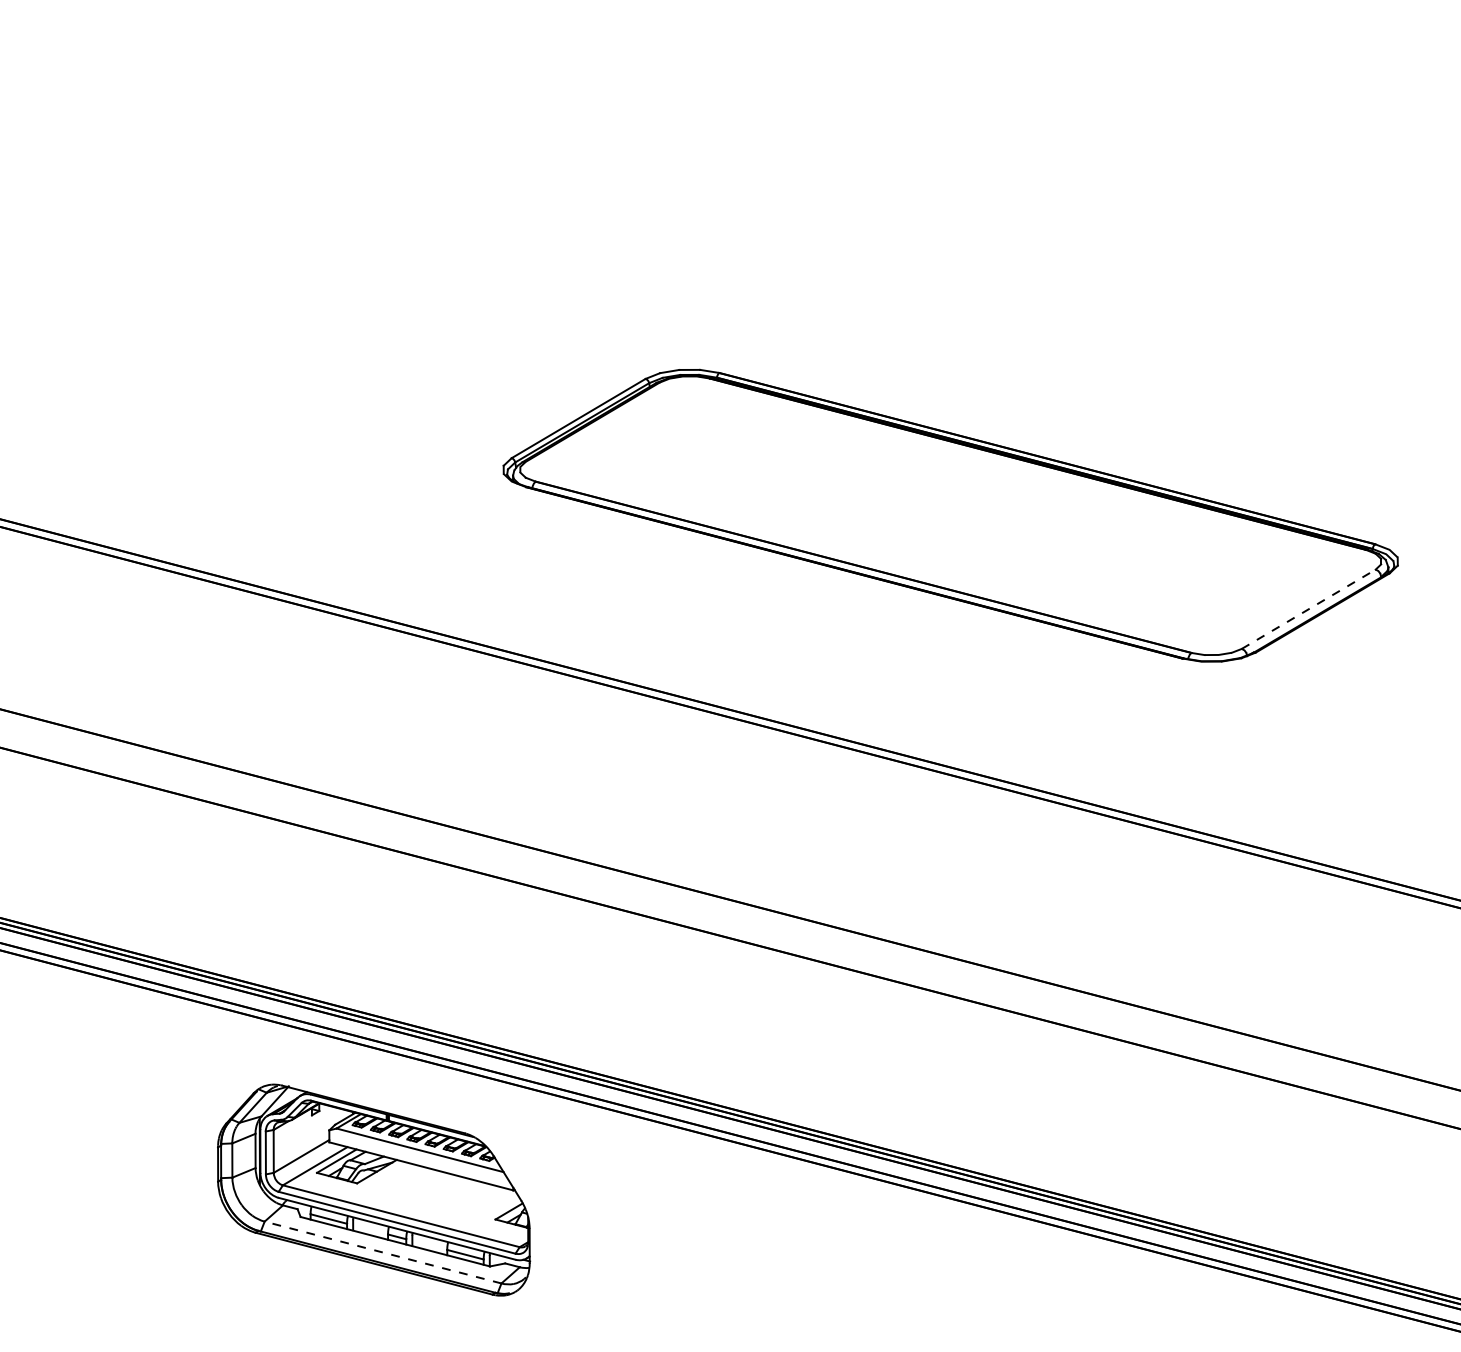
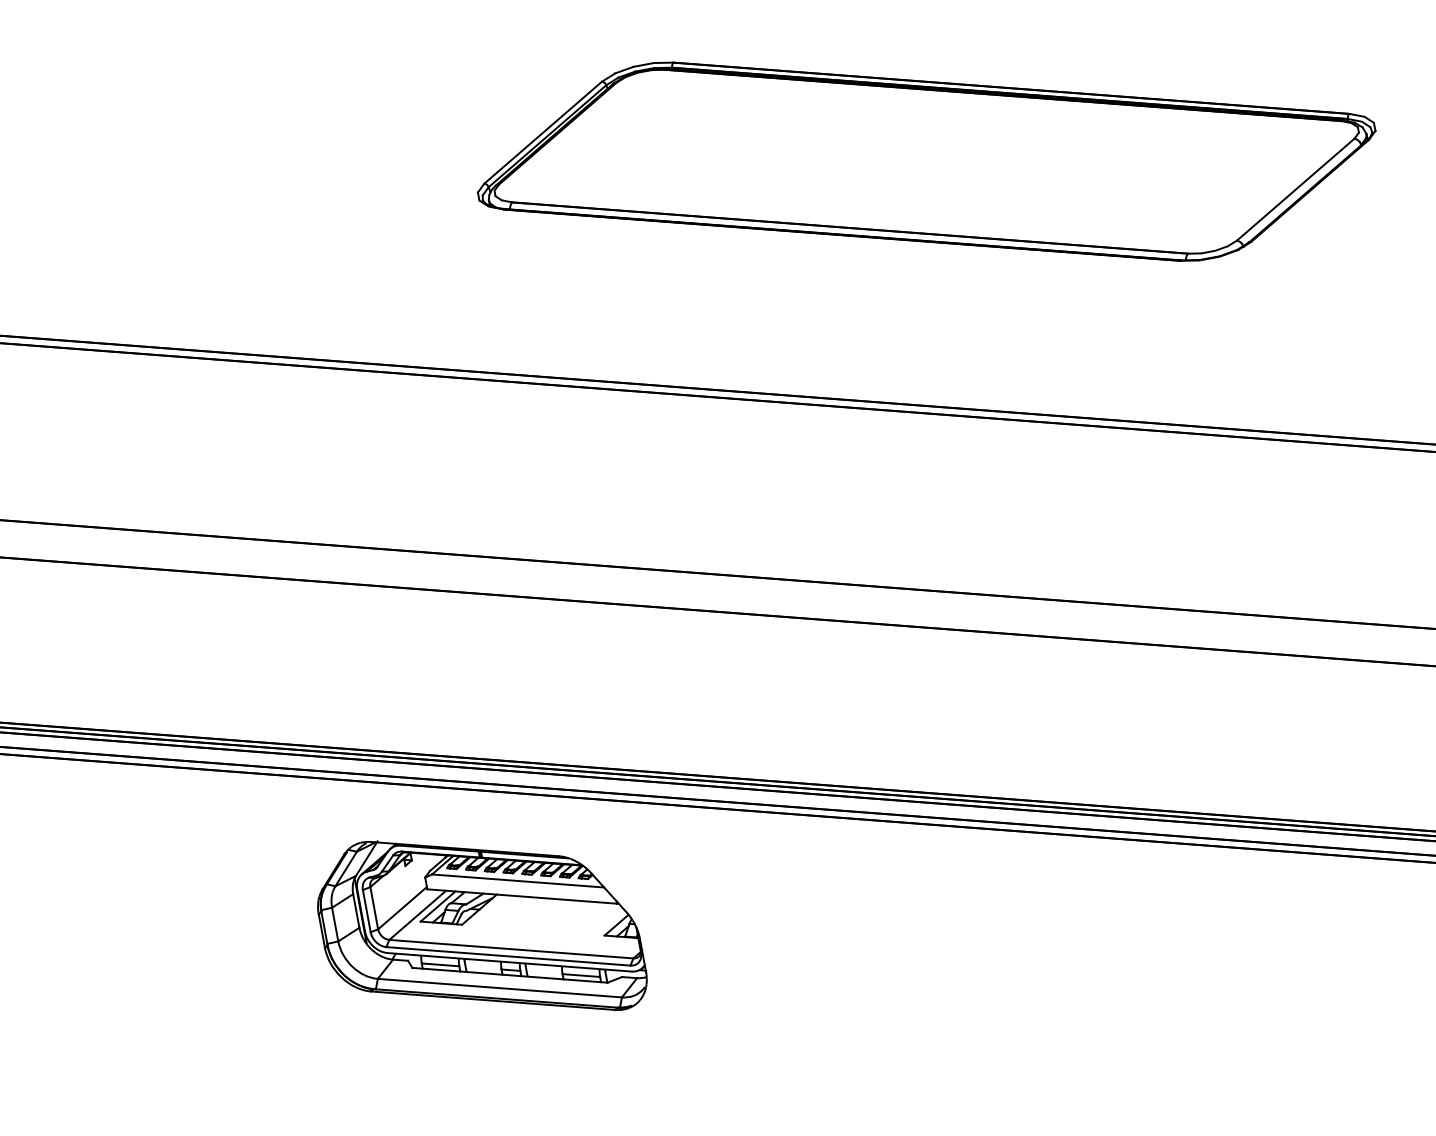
line: (1308, 609) -> (1295, 190), dashed -> solid
line: (382, 1252) -> (499, 988), dashed -> solid

